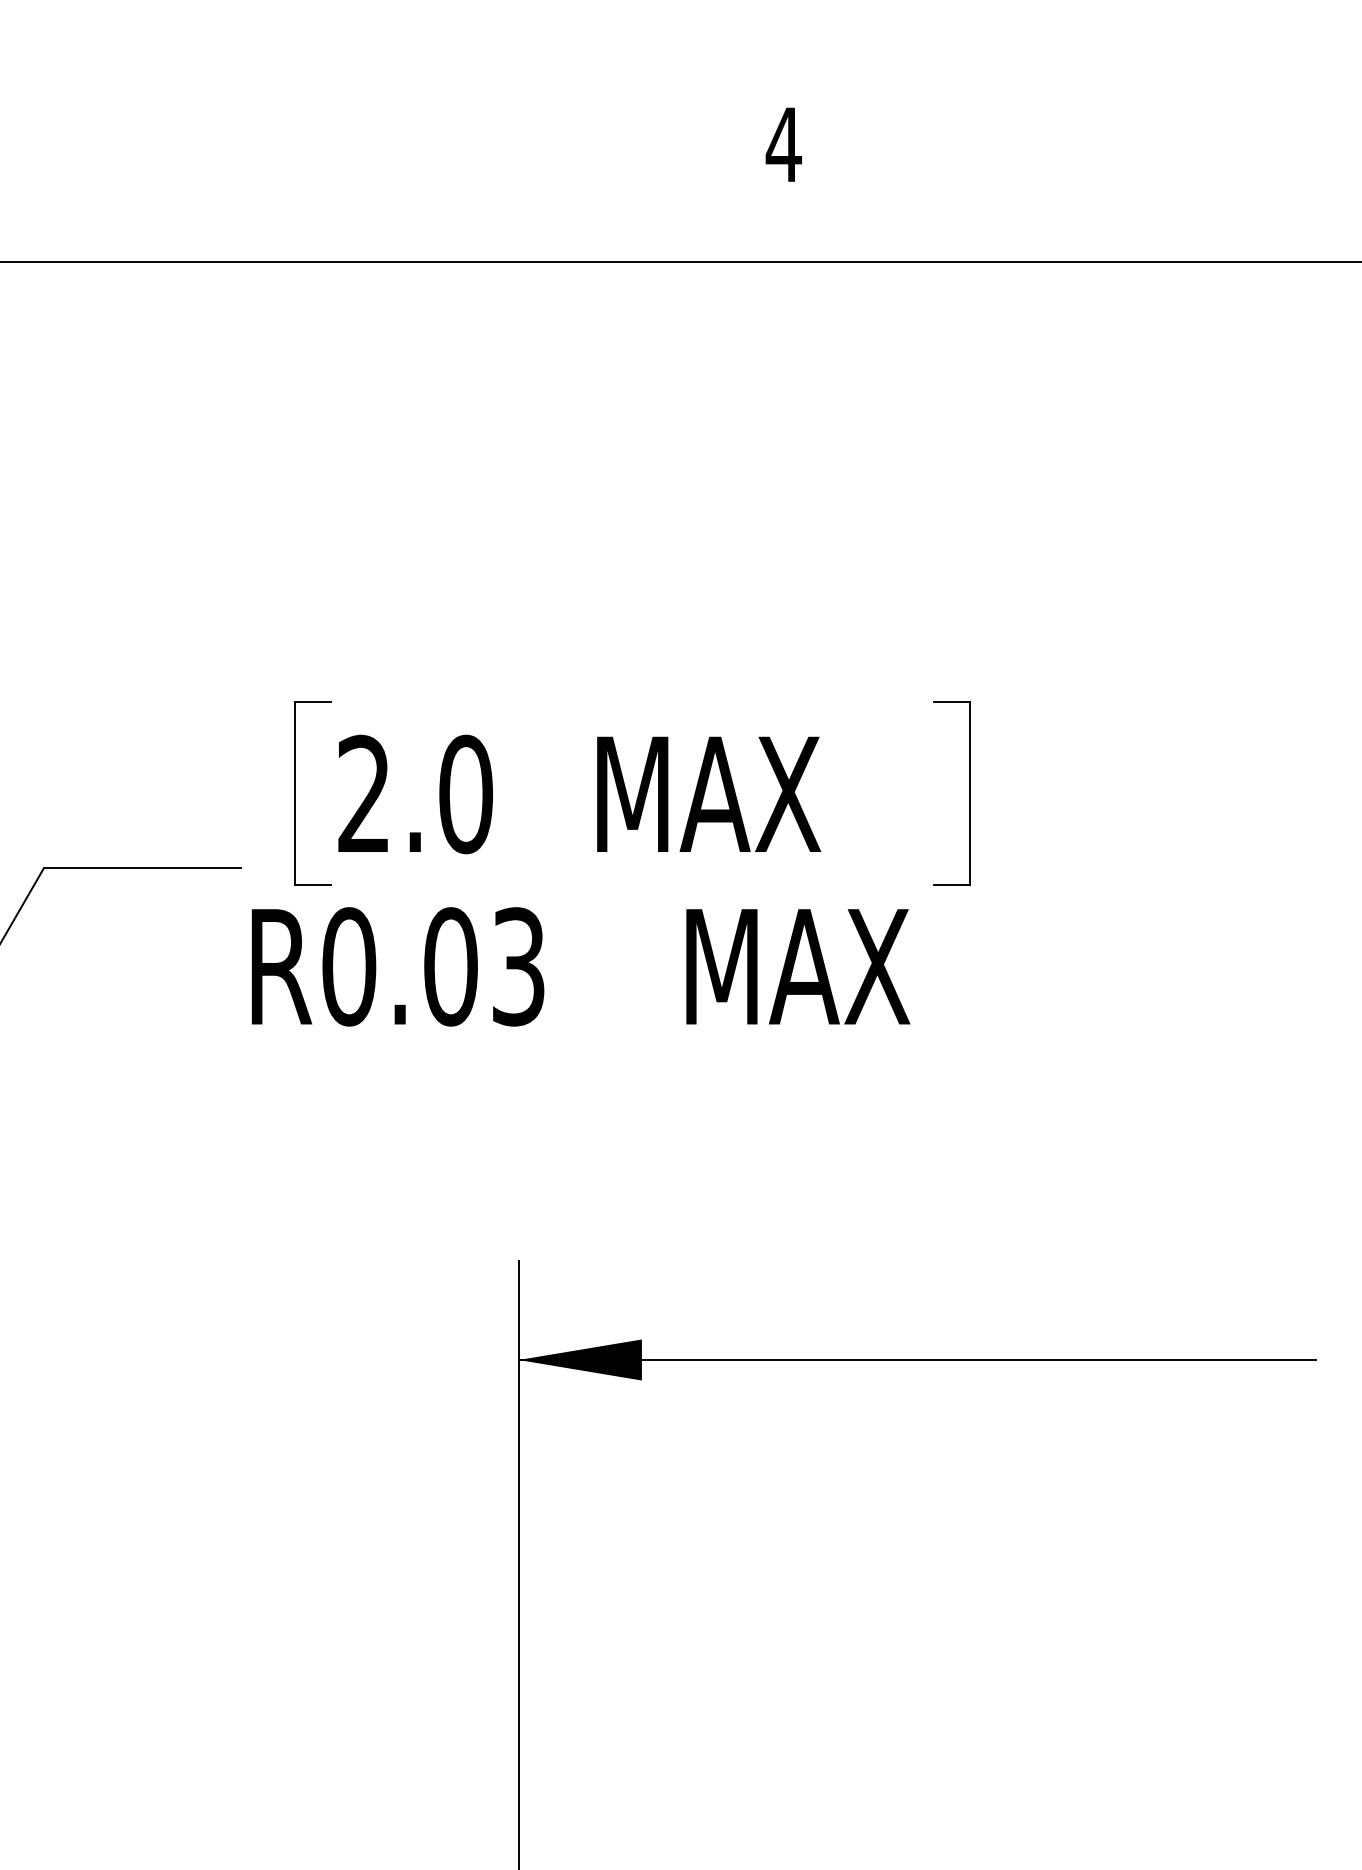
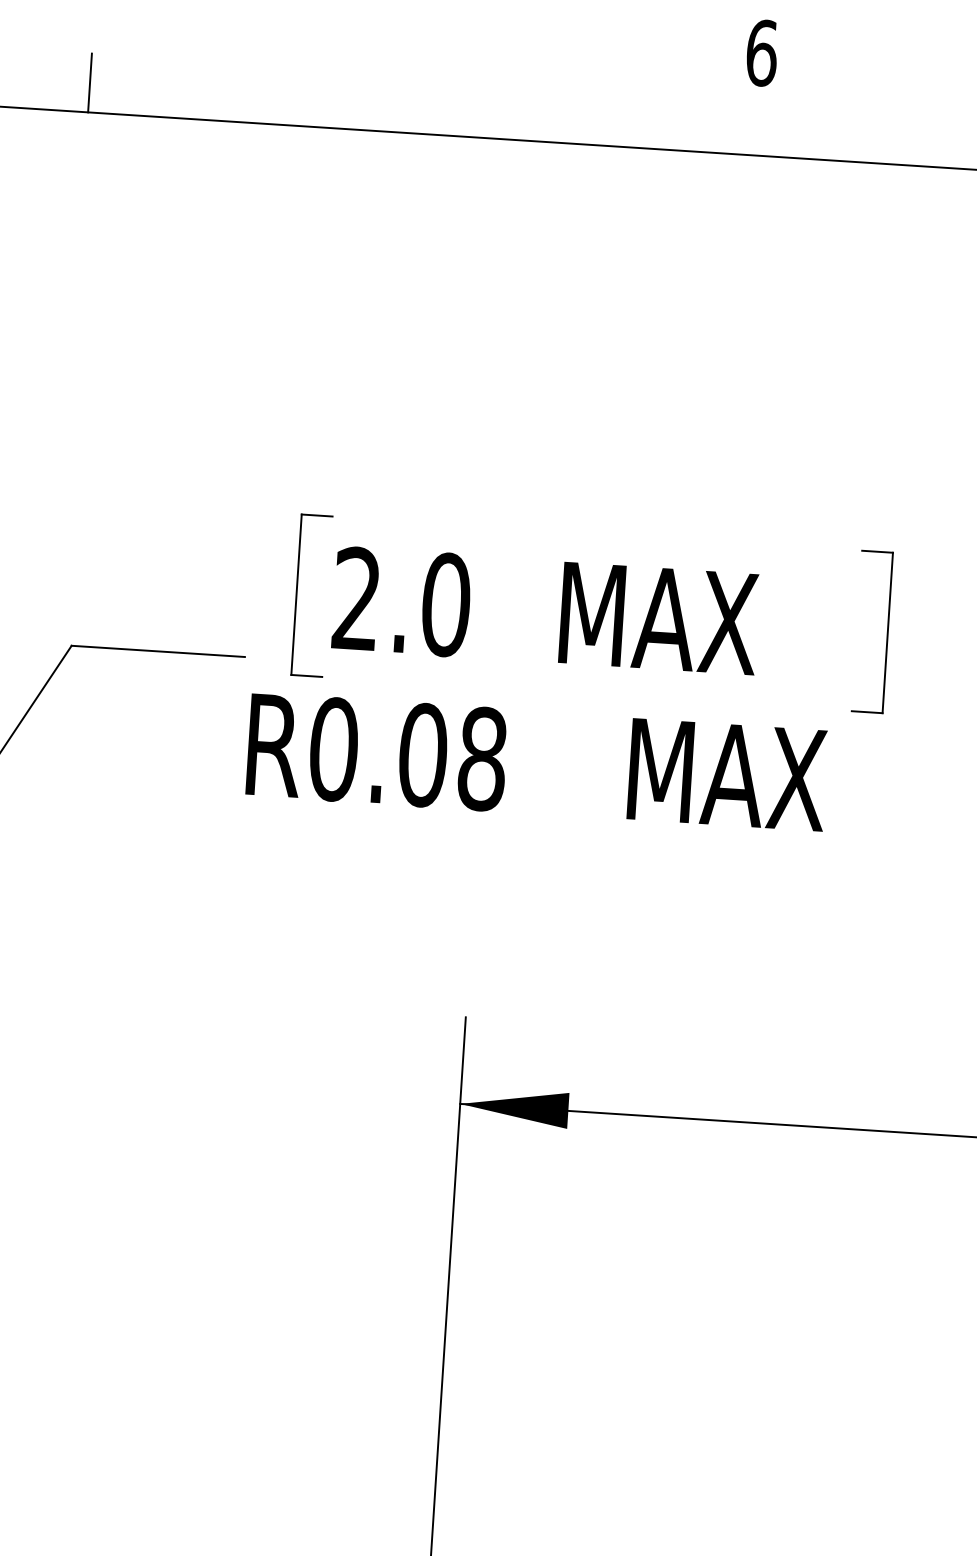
text: (783, 144) -> (761, 52), 4 -> 6
line: (23, 227) -> (90, 82), added
text: (518, 966) -> (482, 758), R0.03 -> R0.08

